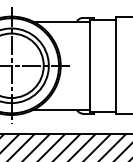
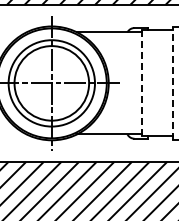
line: (89, 65) -> (142, 83), solid -> dashed
line: (115, 65) -> (172, 82), solid -> dashed

